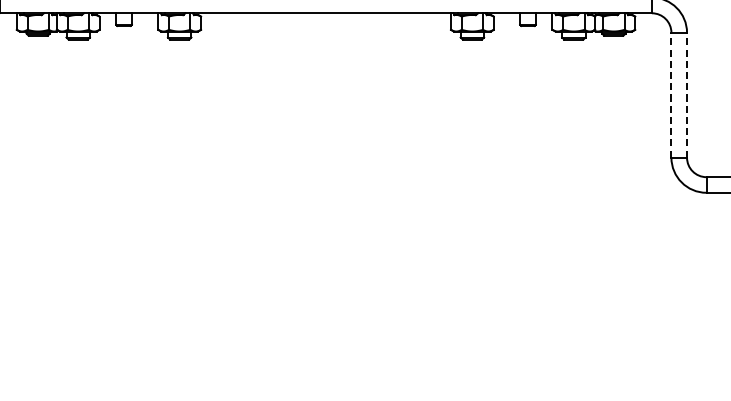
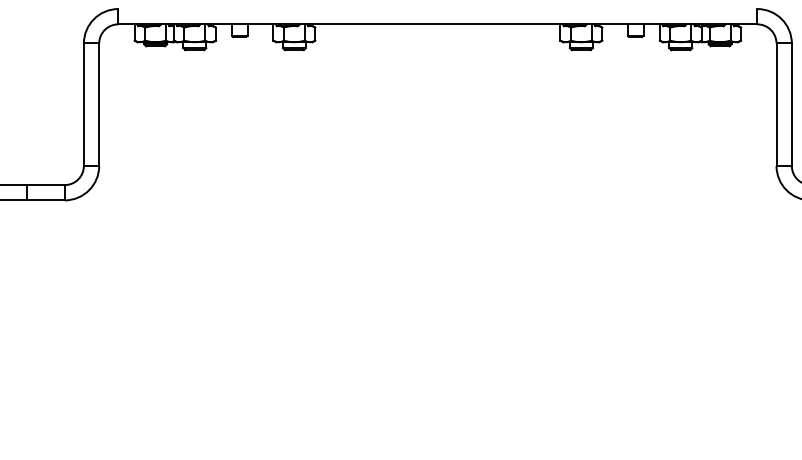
line: (671, 95) -> (776, 104), dashed -> solid
line: (686, 95) -> (791, 104), dashed -> solid

